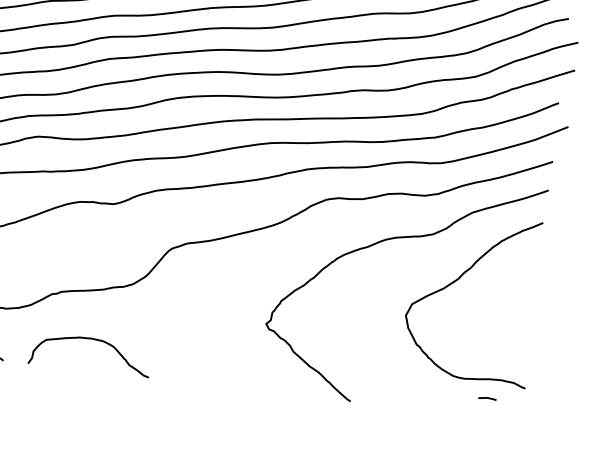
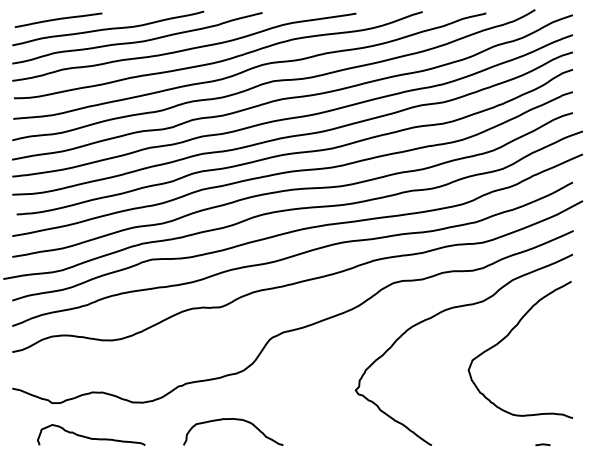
curve: (94, 340) -> (235, 420), moved
line: (486, 398) -> (542, 444), moved

